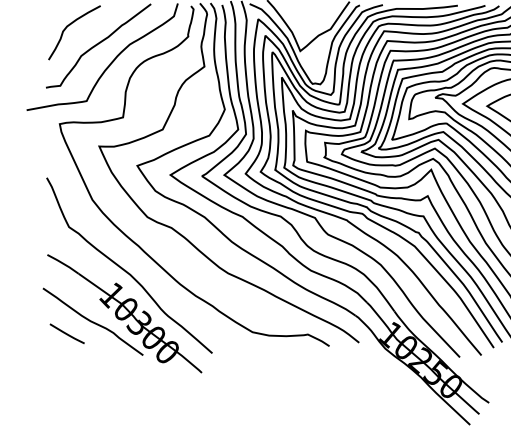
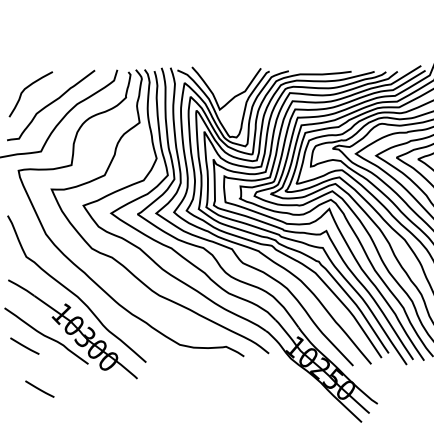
line: (84, 384) -> (39, 388), added

